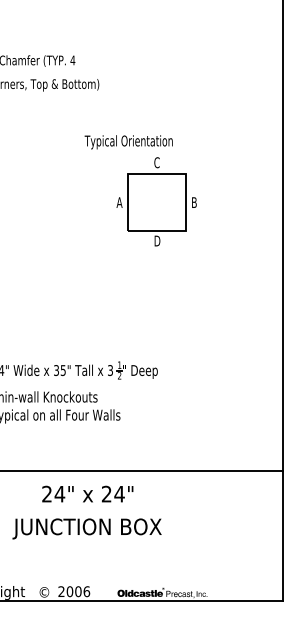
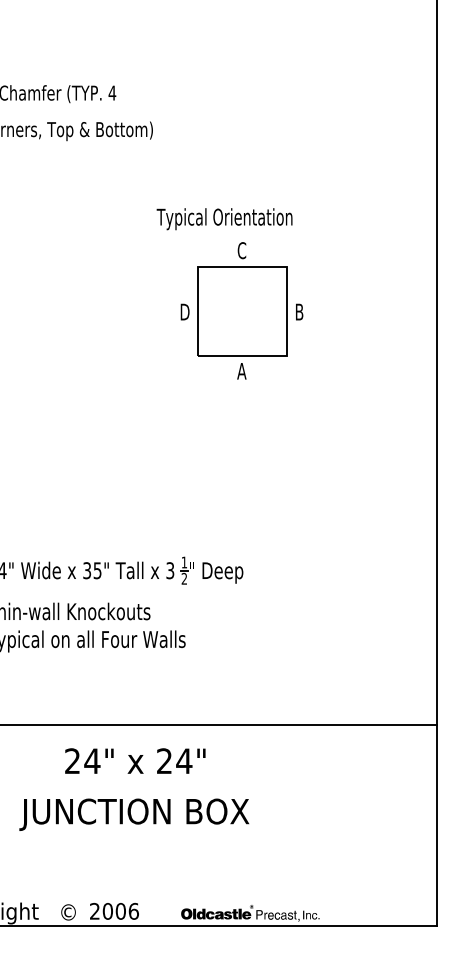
text: (128, 142) -> (224, 219), moved
text: (119, 202) -> (184, 311), A -> D
text: (157, 240) -> (242, 370), D -> A

